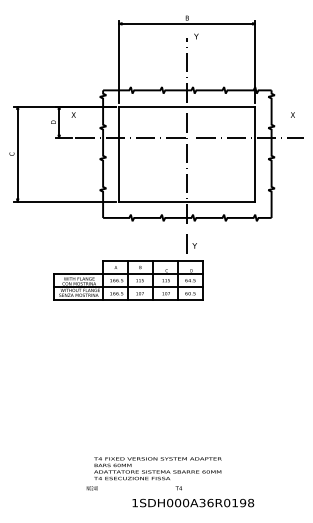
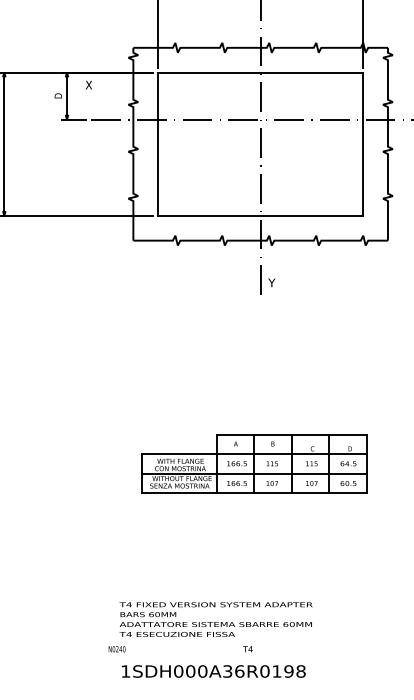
part: (128, 280) -> (254, 463), moved
text: (193, 502) -> (214, 670), moved

